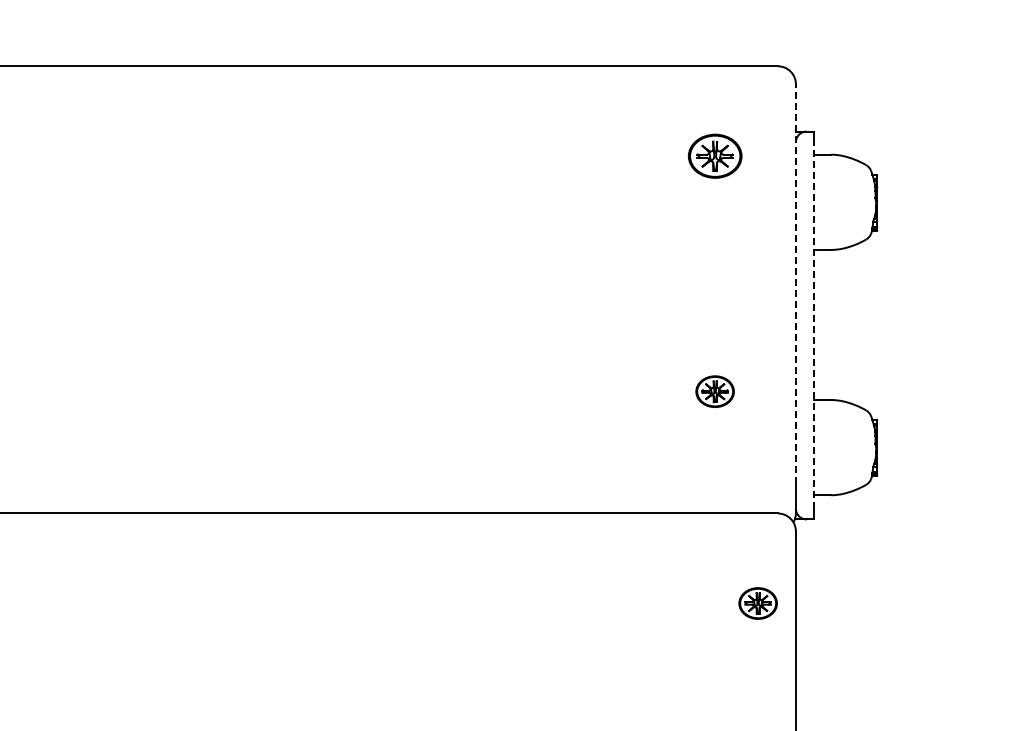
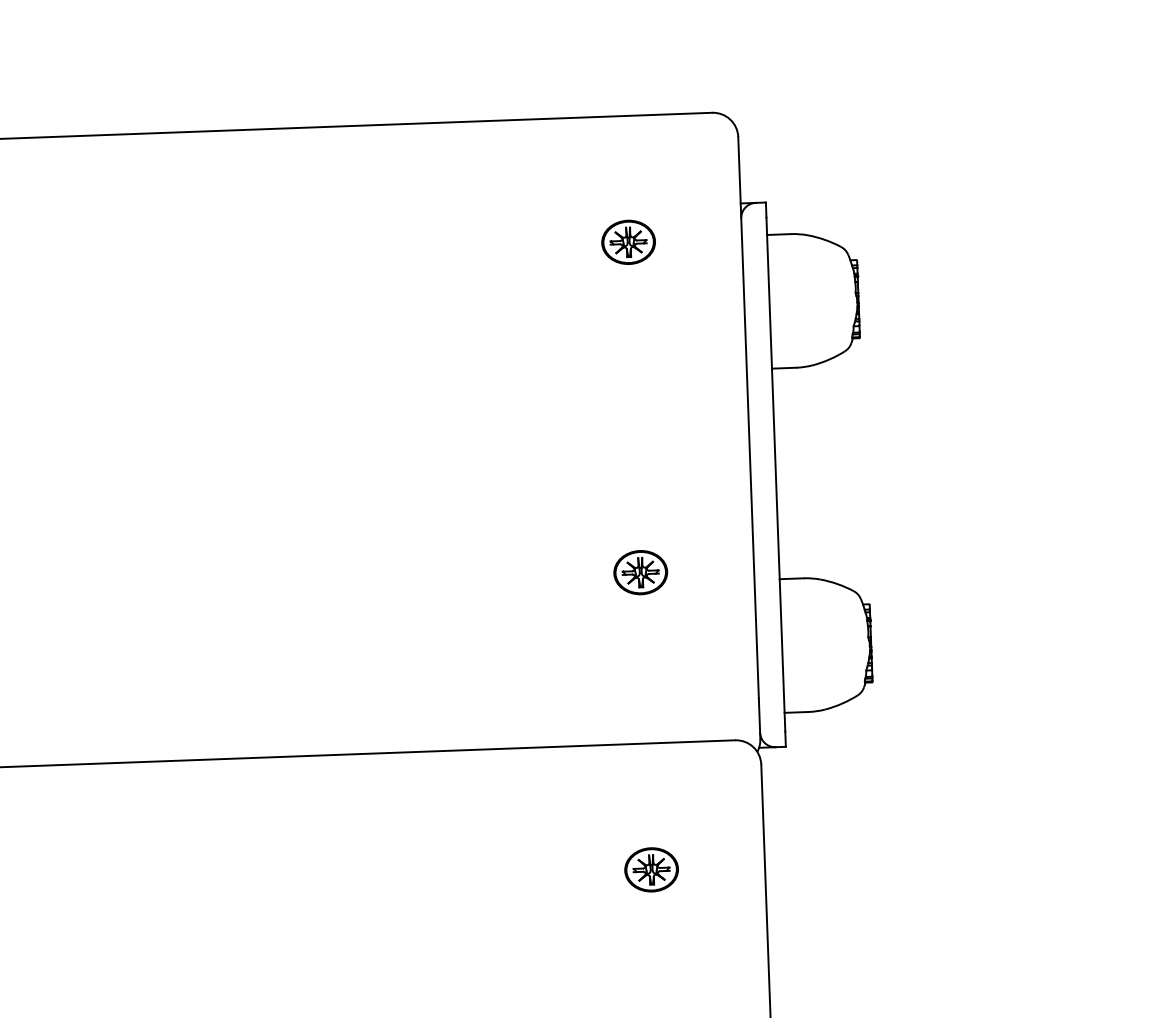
part: (714, 156) -> (627, 242), size x0.71
line: (795, 283) -> (747, 416), dashed -> solid
line: (813, 325) -> (775, 474), dashed -> solid
part: (757, 603) -> (650, 869), moved

